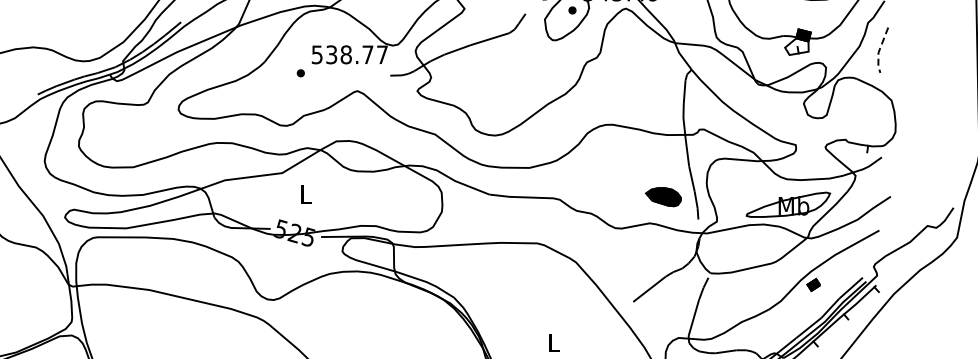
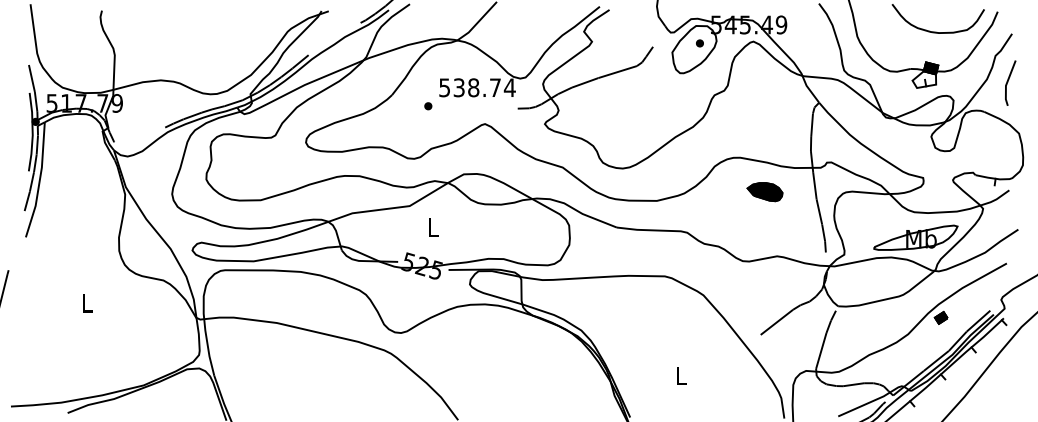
line: (879, 51) -> (1006, 84), dashed -> solid
text: (382, 54) -> (509, 87), 538.77 -> 538.74
part: (663, 197) -> (764, 192), moved

